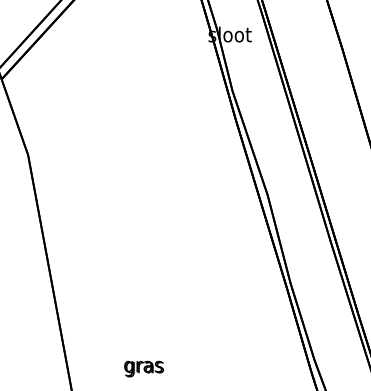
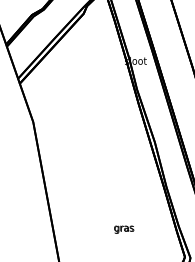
text: (144, 368) -> (124, 229), moved

